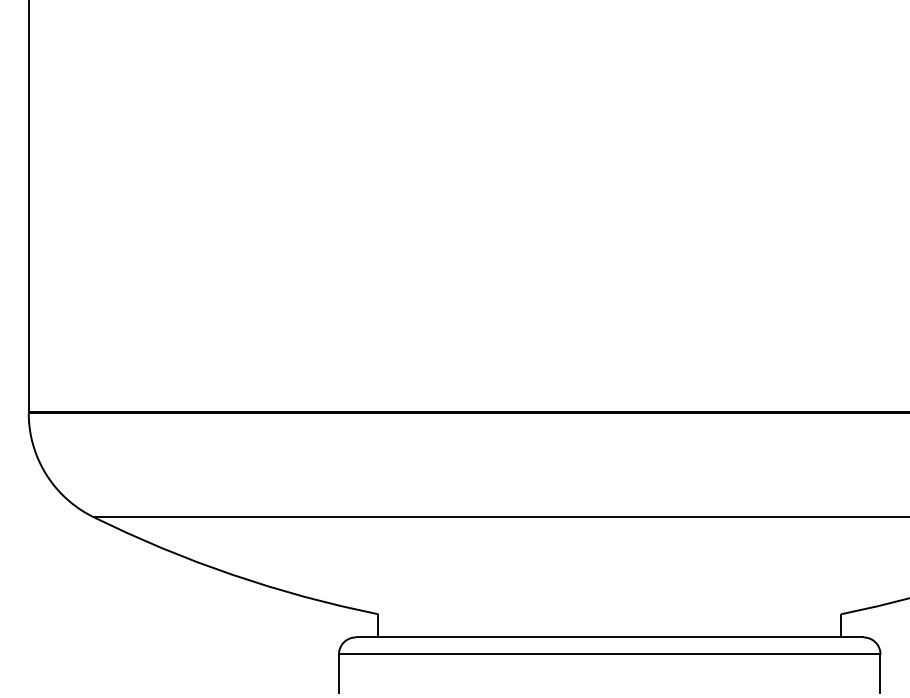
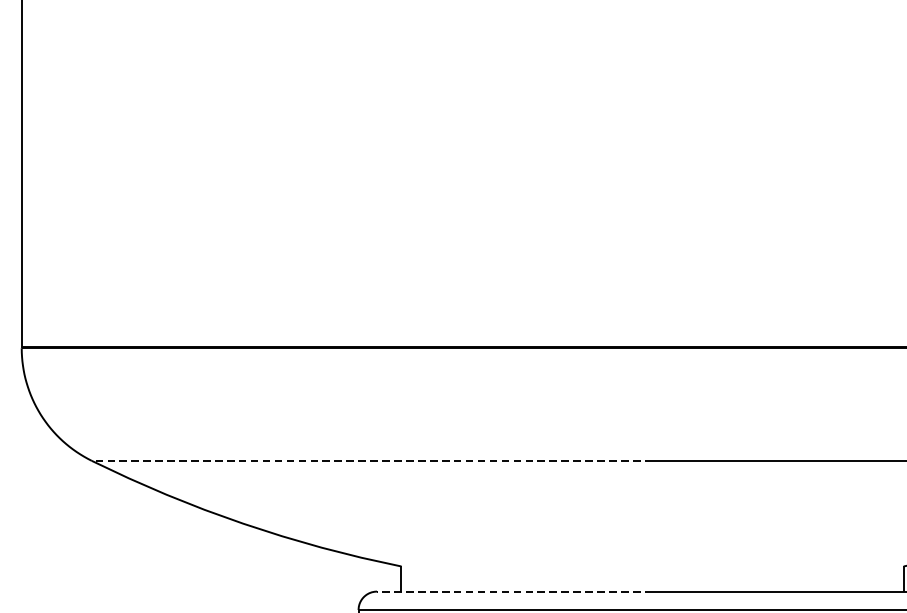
line: (350, 516) -> (371, 460), solid -> dashed
line: (482, 637) -> (514, 591), solid -> dashed

